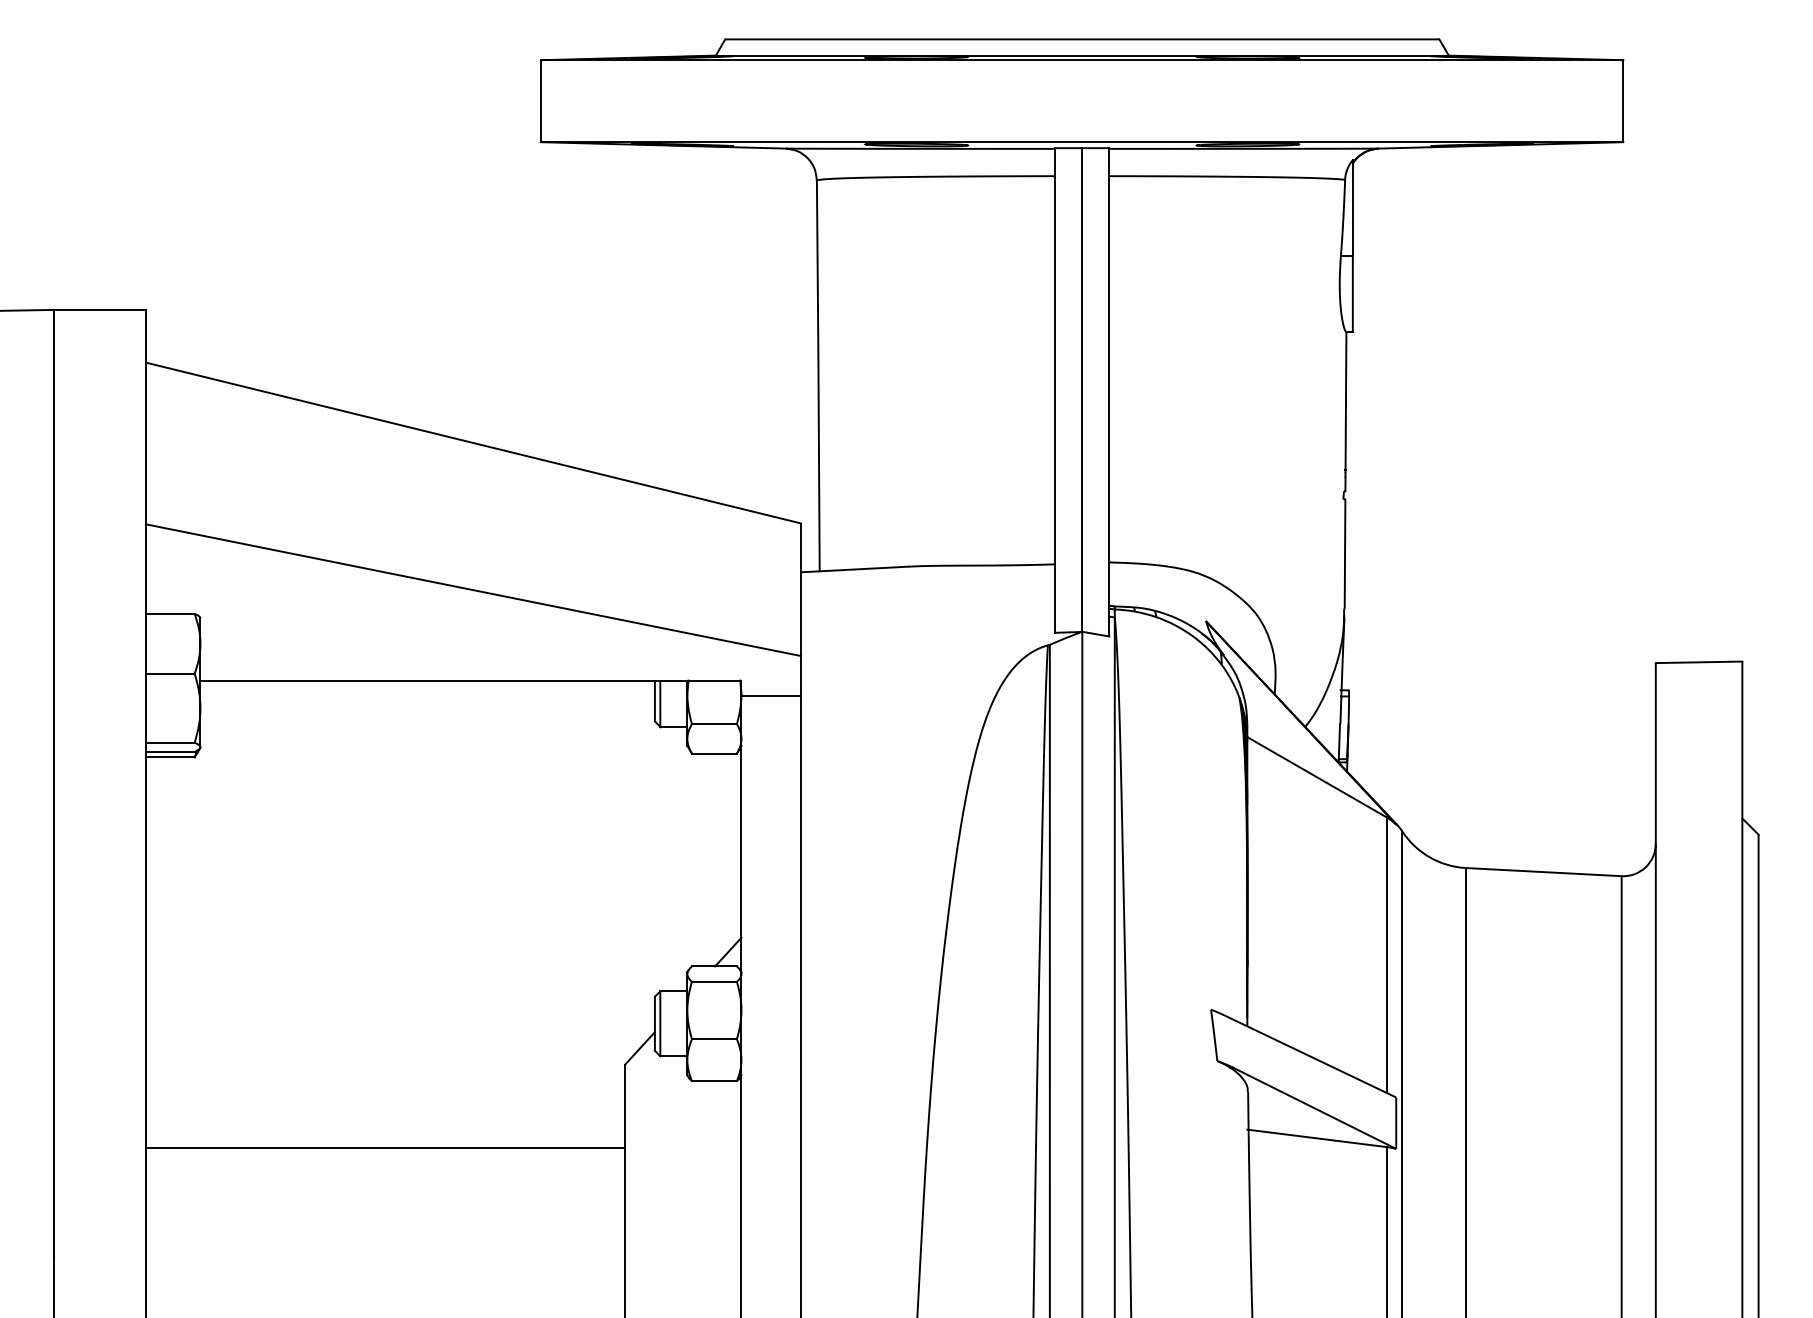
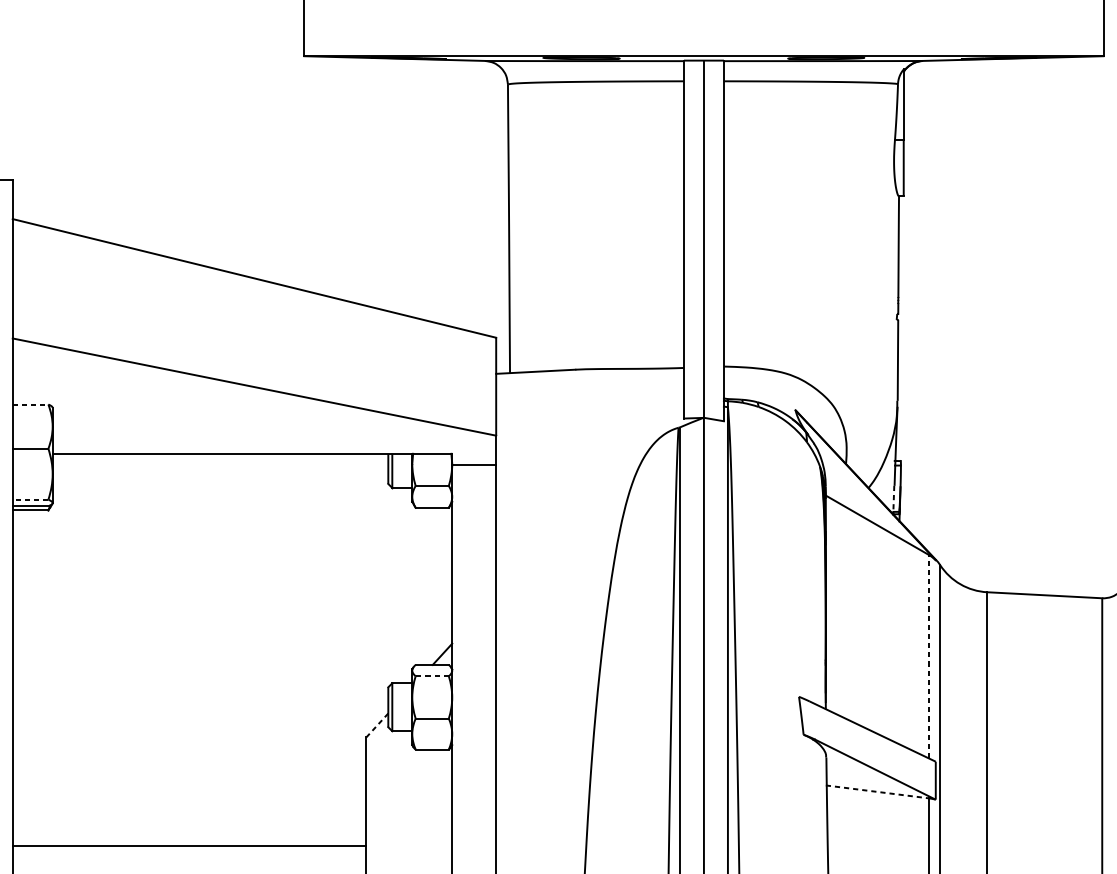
line: (171, 613) -> (31, 404), solid -> dashed
line: (1339, 741) -> (893, 498), solid -> dashed
line: (170, 742) -> (30, 499), solid -> dashed
line: (1386, 955) -> (928, 656), solid -> dashed
line: (713, 981) -> (431, 676), solid -> dashed
line: (639, 1048) -> (376, 725), solid -> dashed
line: (1317, 1138) -> (877, 791), solid -> dashed
line: (385, 1148) -> (189, 845), moved

